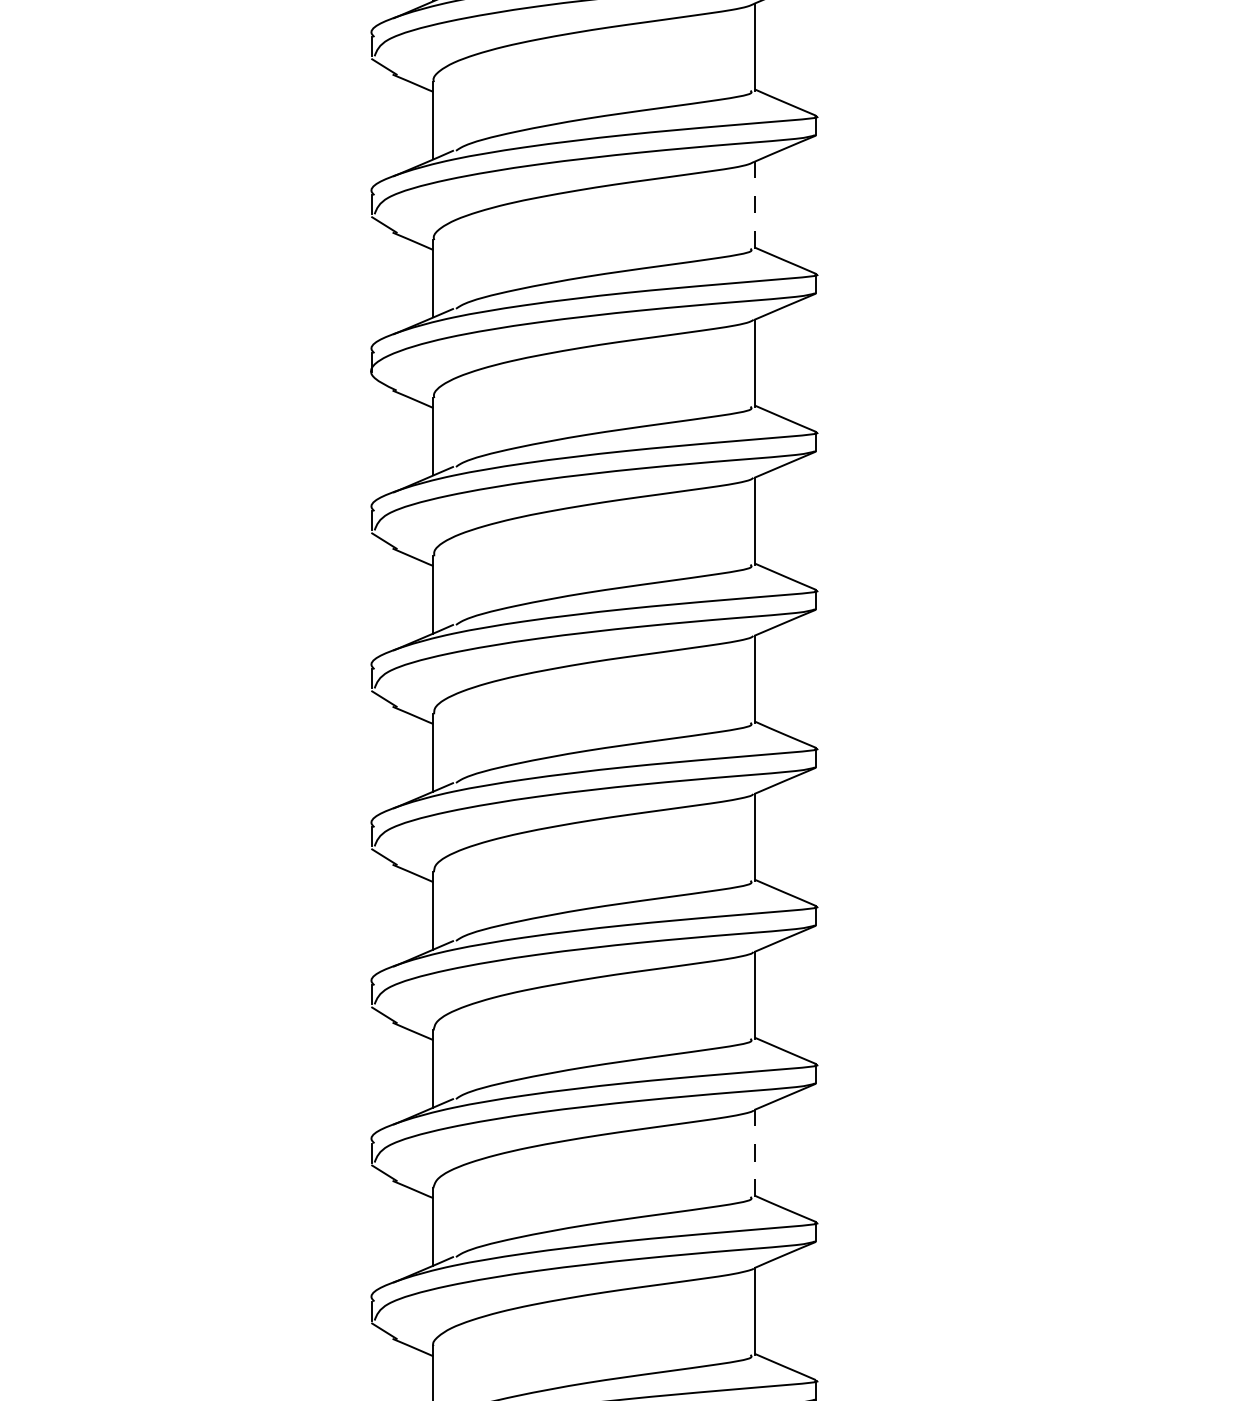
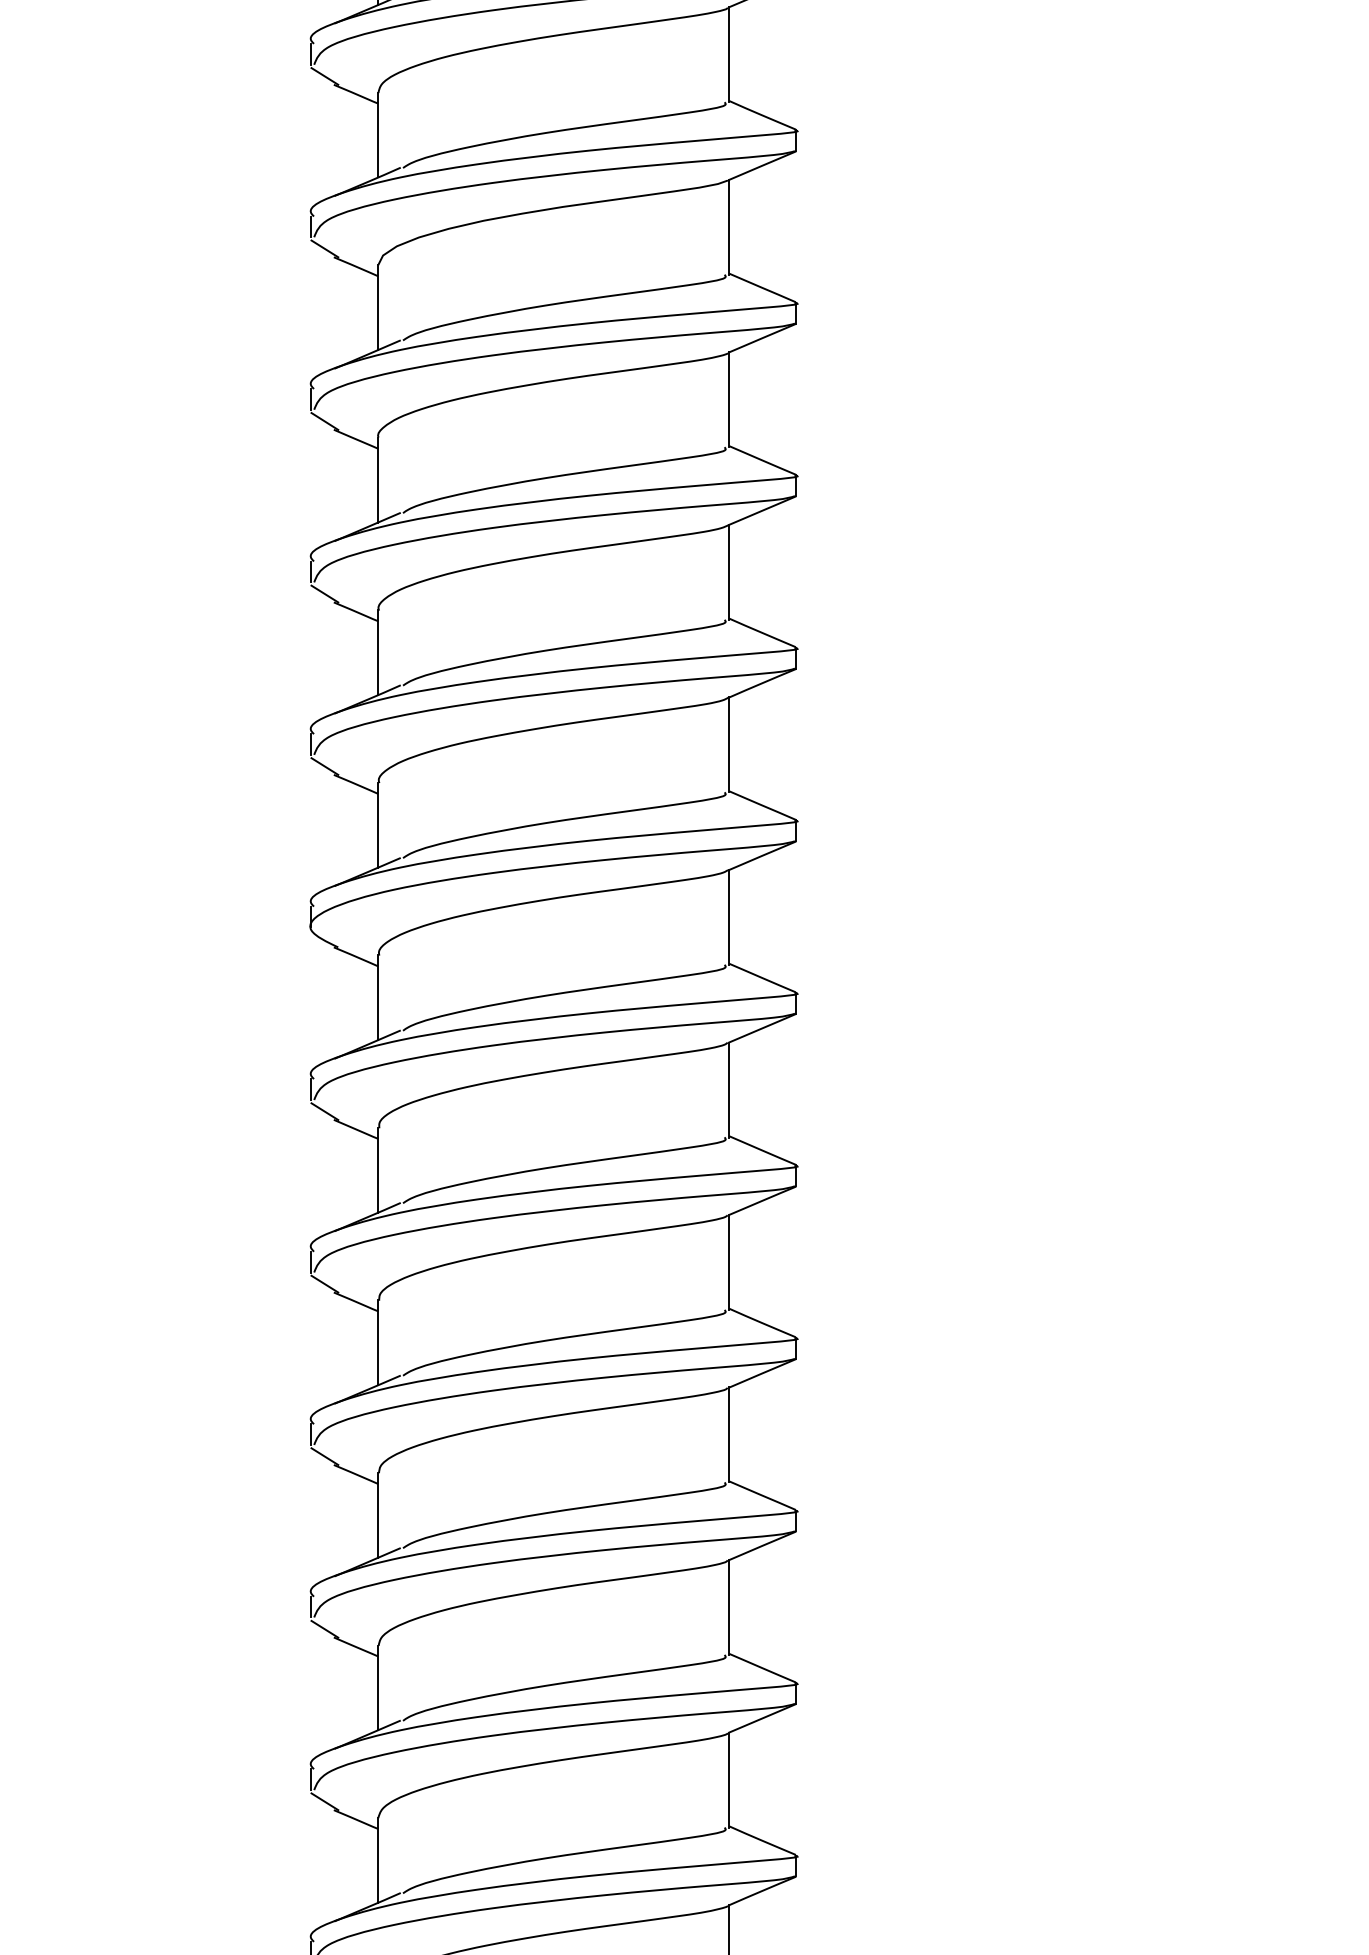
line: (755, 204) -> (729, 744), dashed -> solid
line: (755, 1152) -> (729, 1779), dashed -> solid

